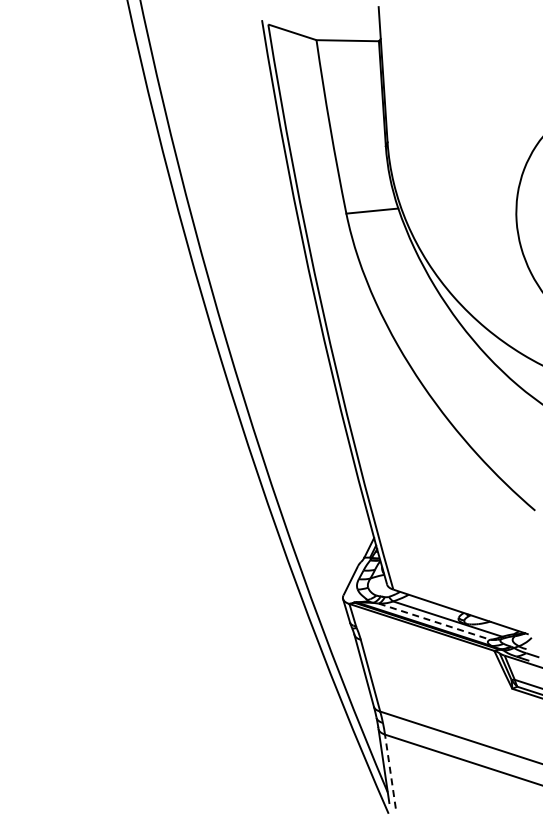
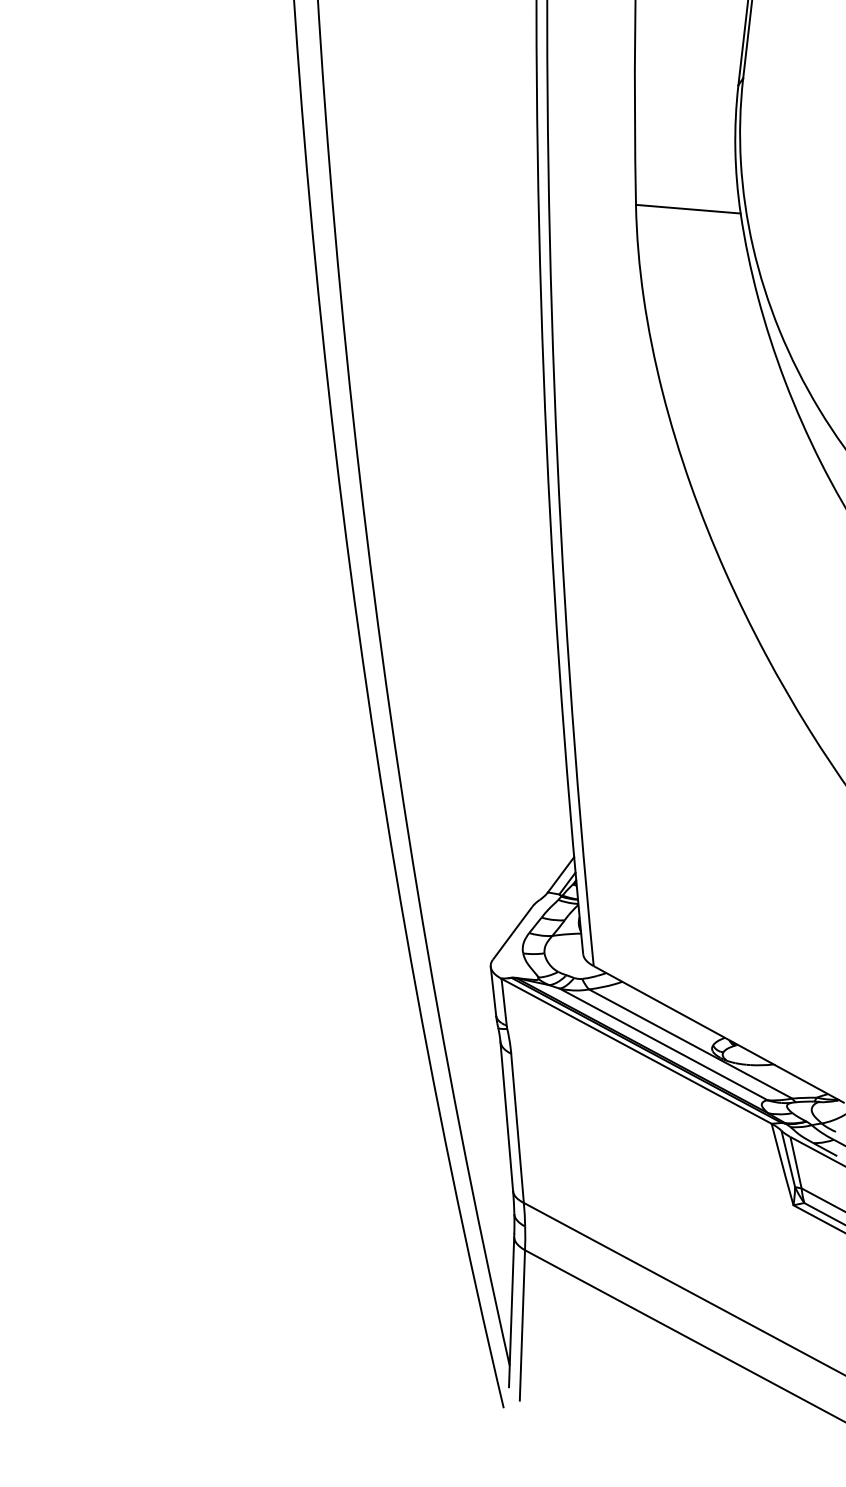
line: (434, 621) -> (663, 1044), dashed -> solid
line: (390, 771) -> (522, 1325), dashed -> solid

